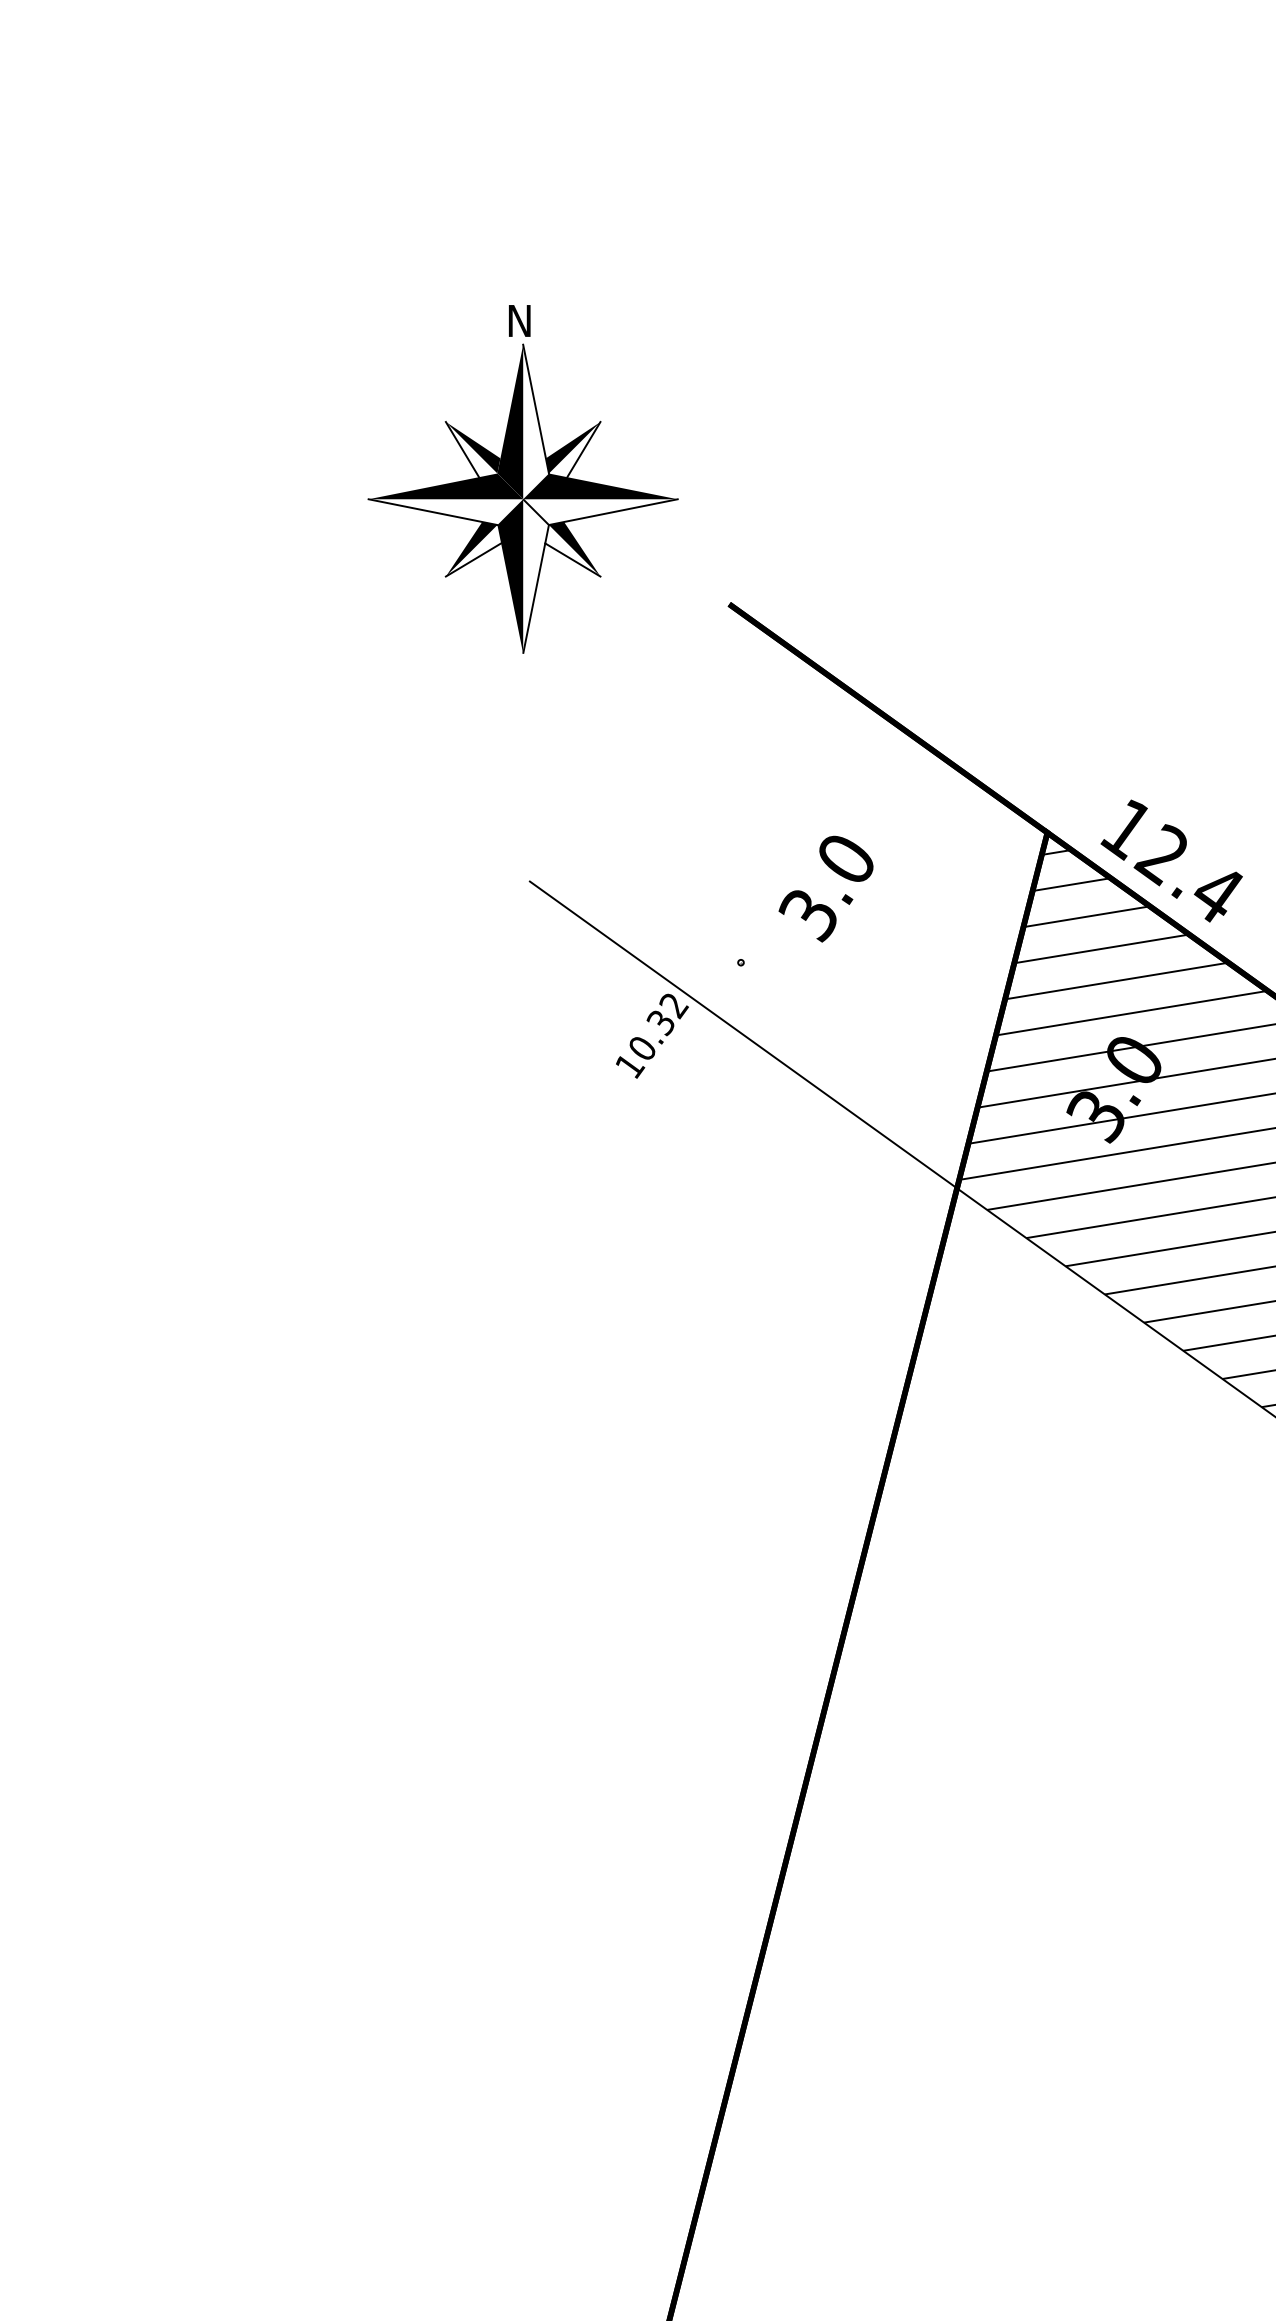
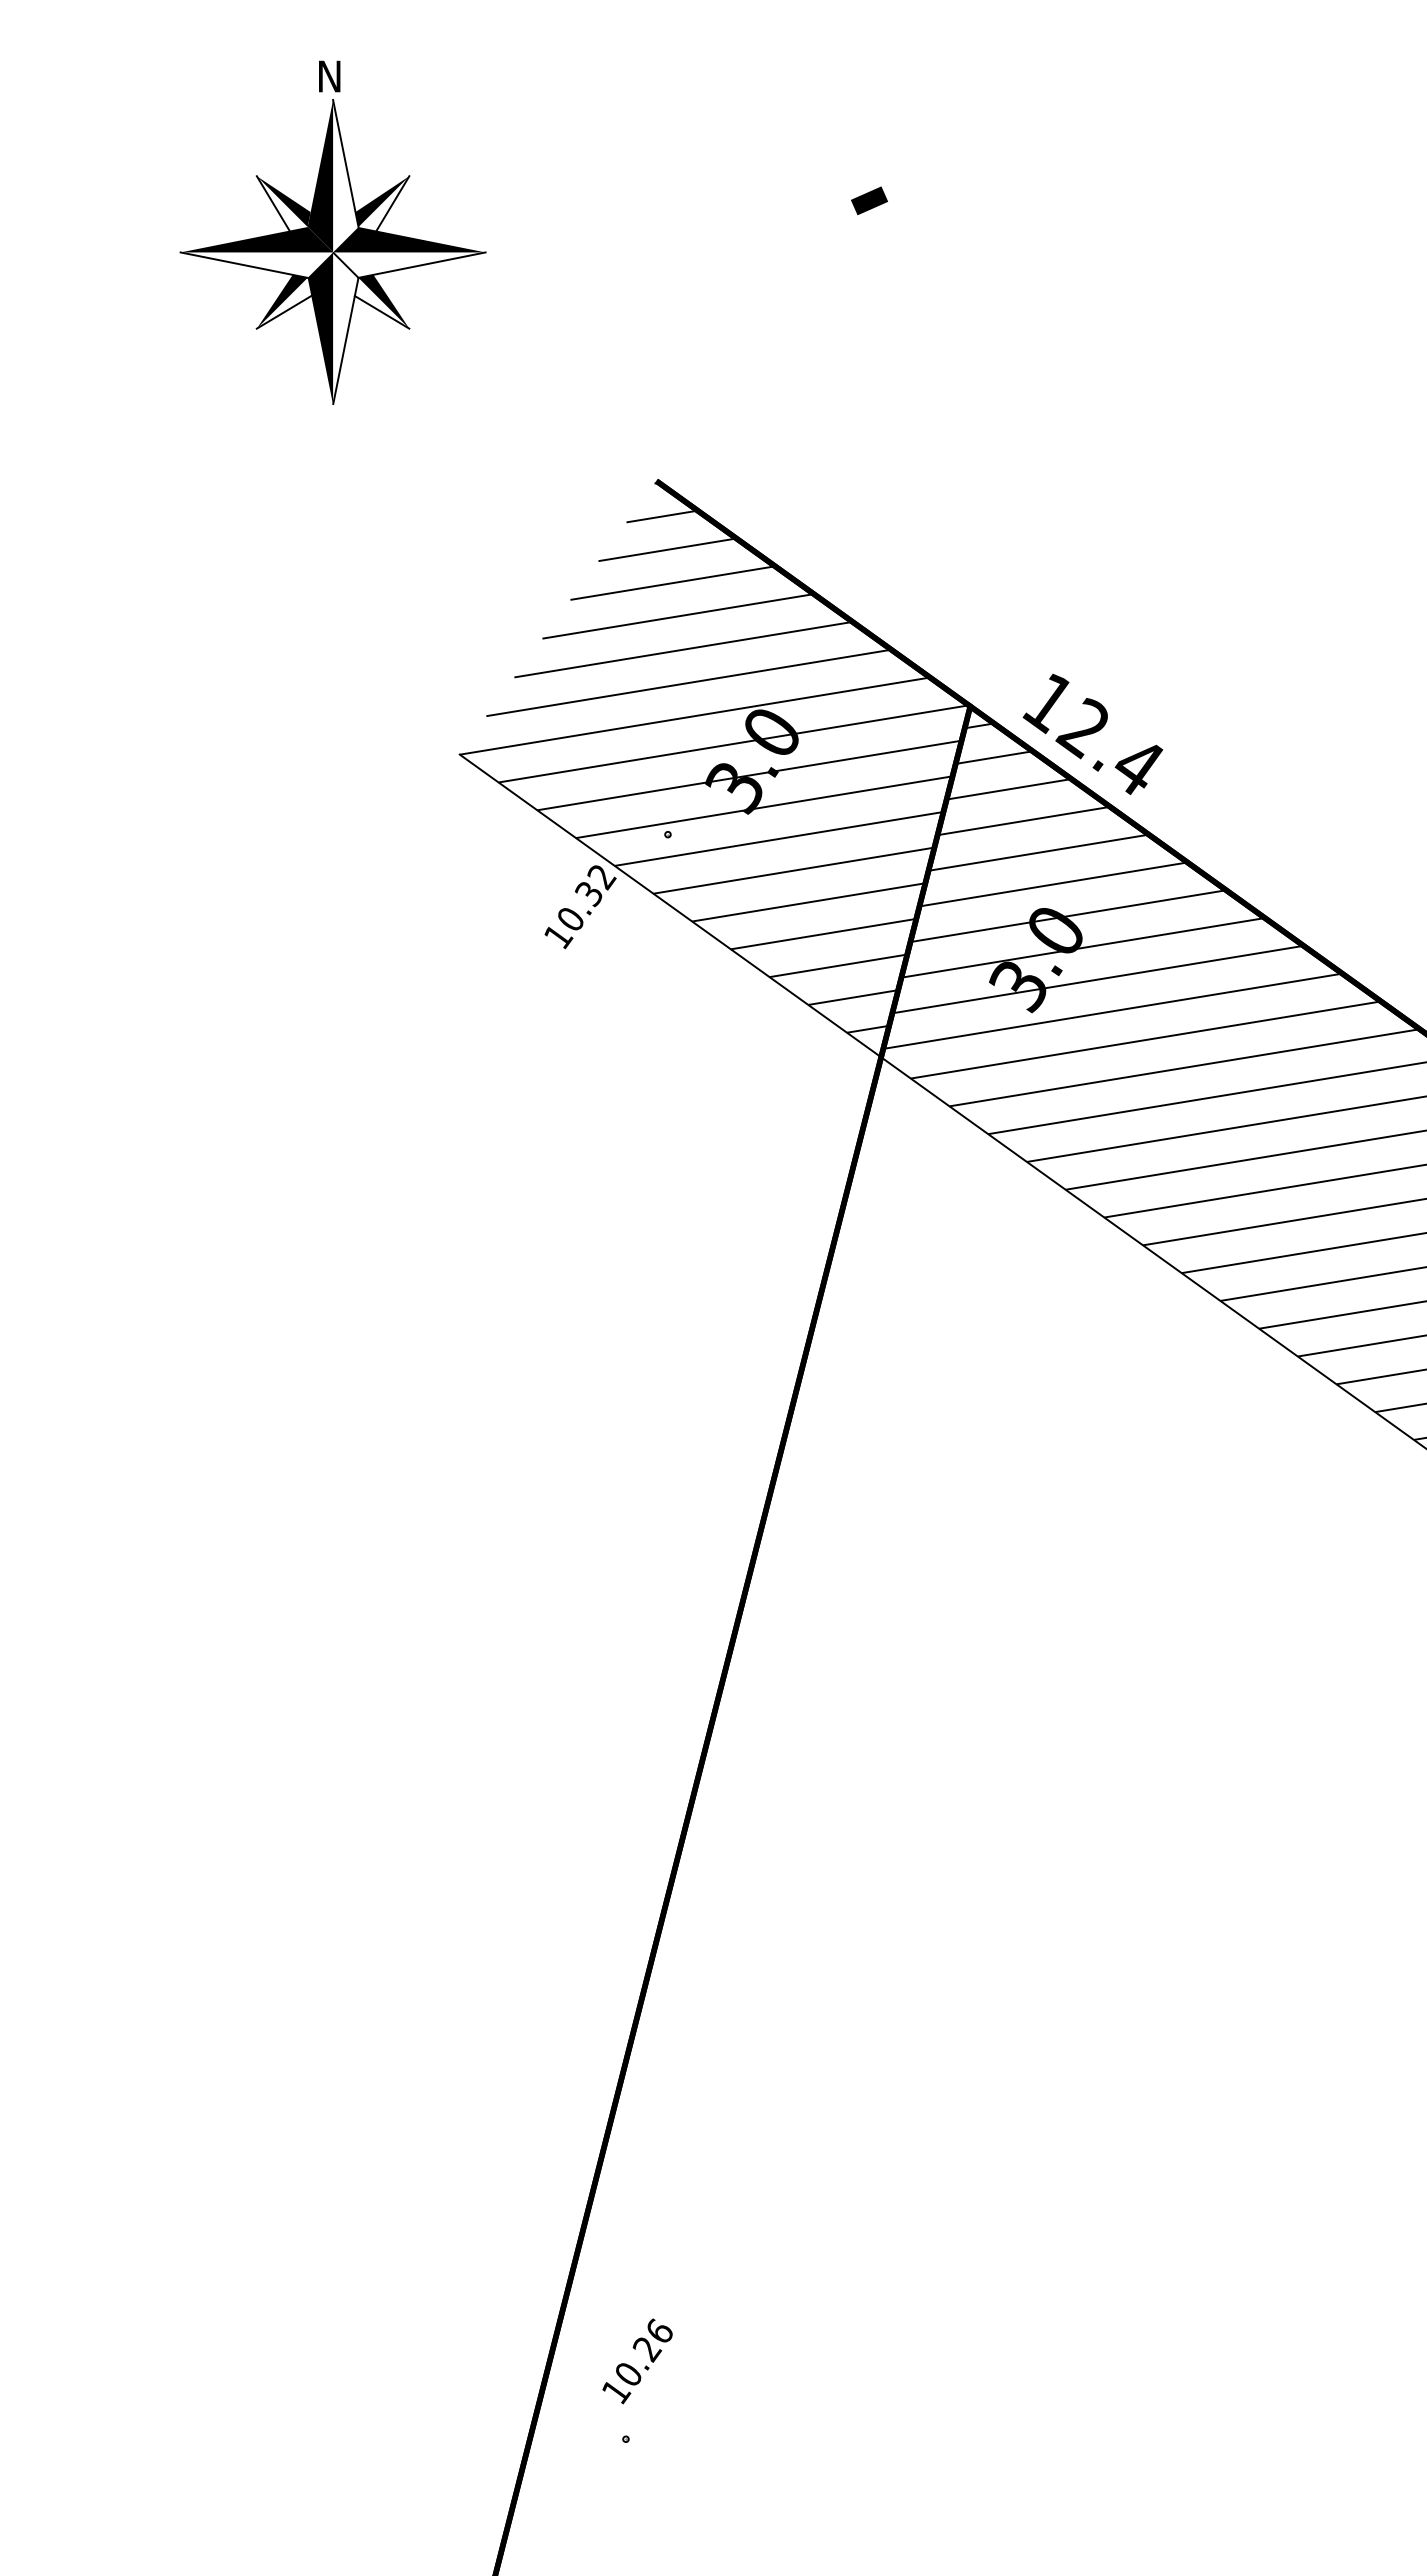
line: (945, 319) -> (869, 200), added
part: (522, 479) -> (332, 232), moved
hatch: (787, 884) -> (713, 757), added

